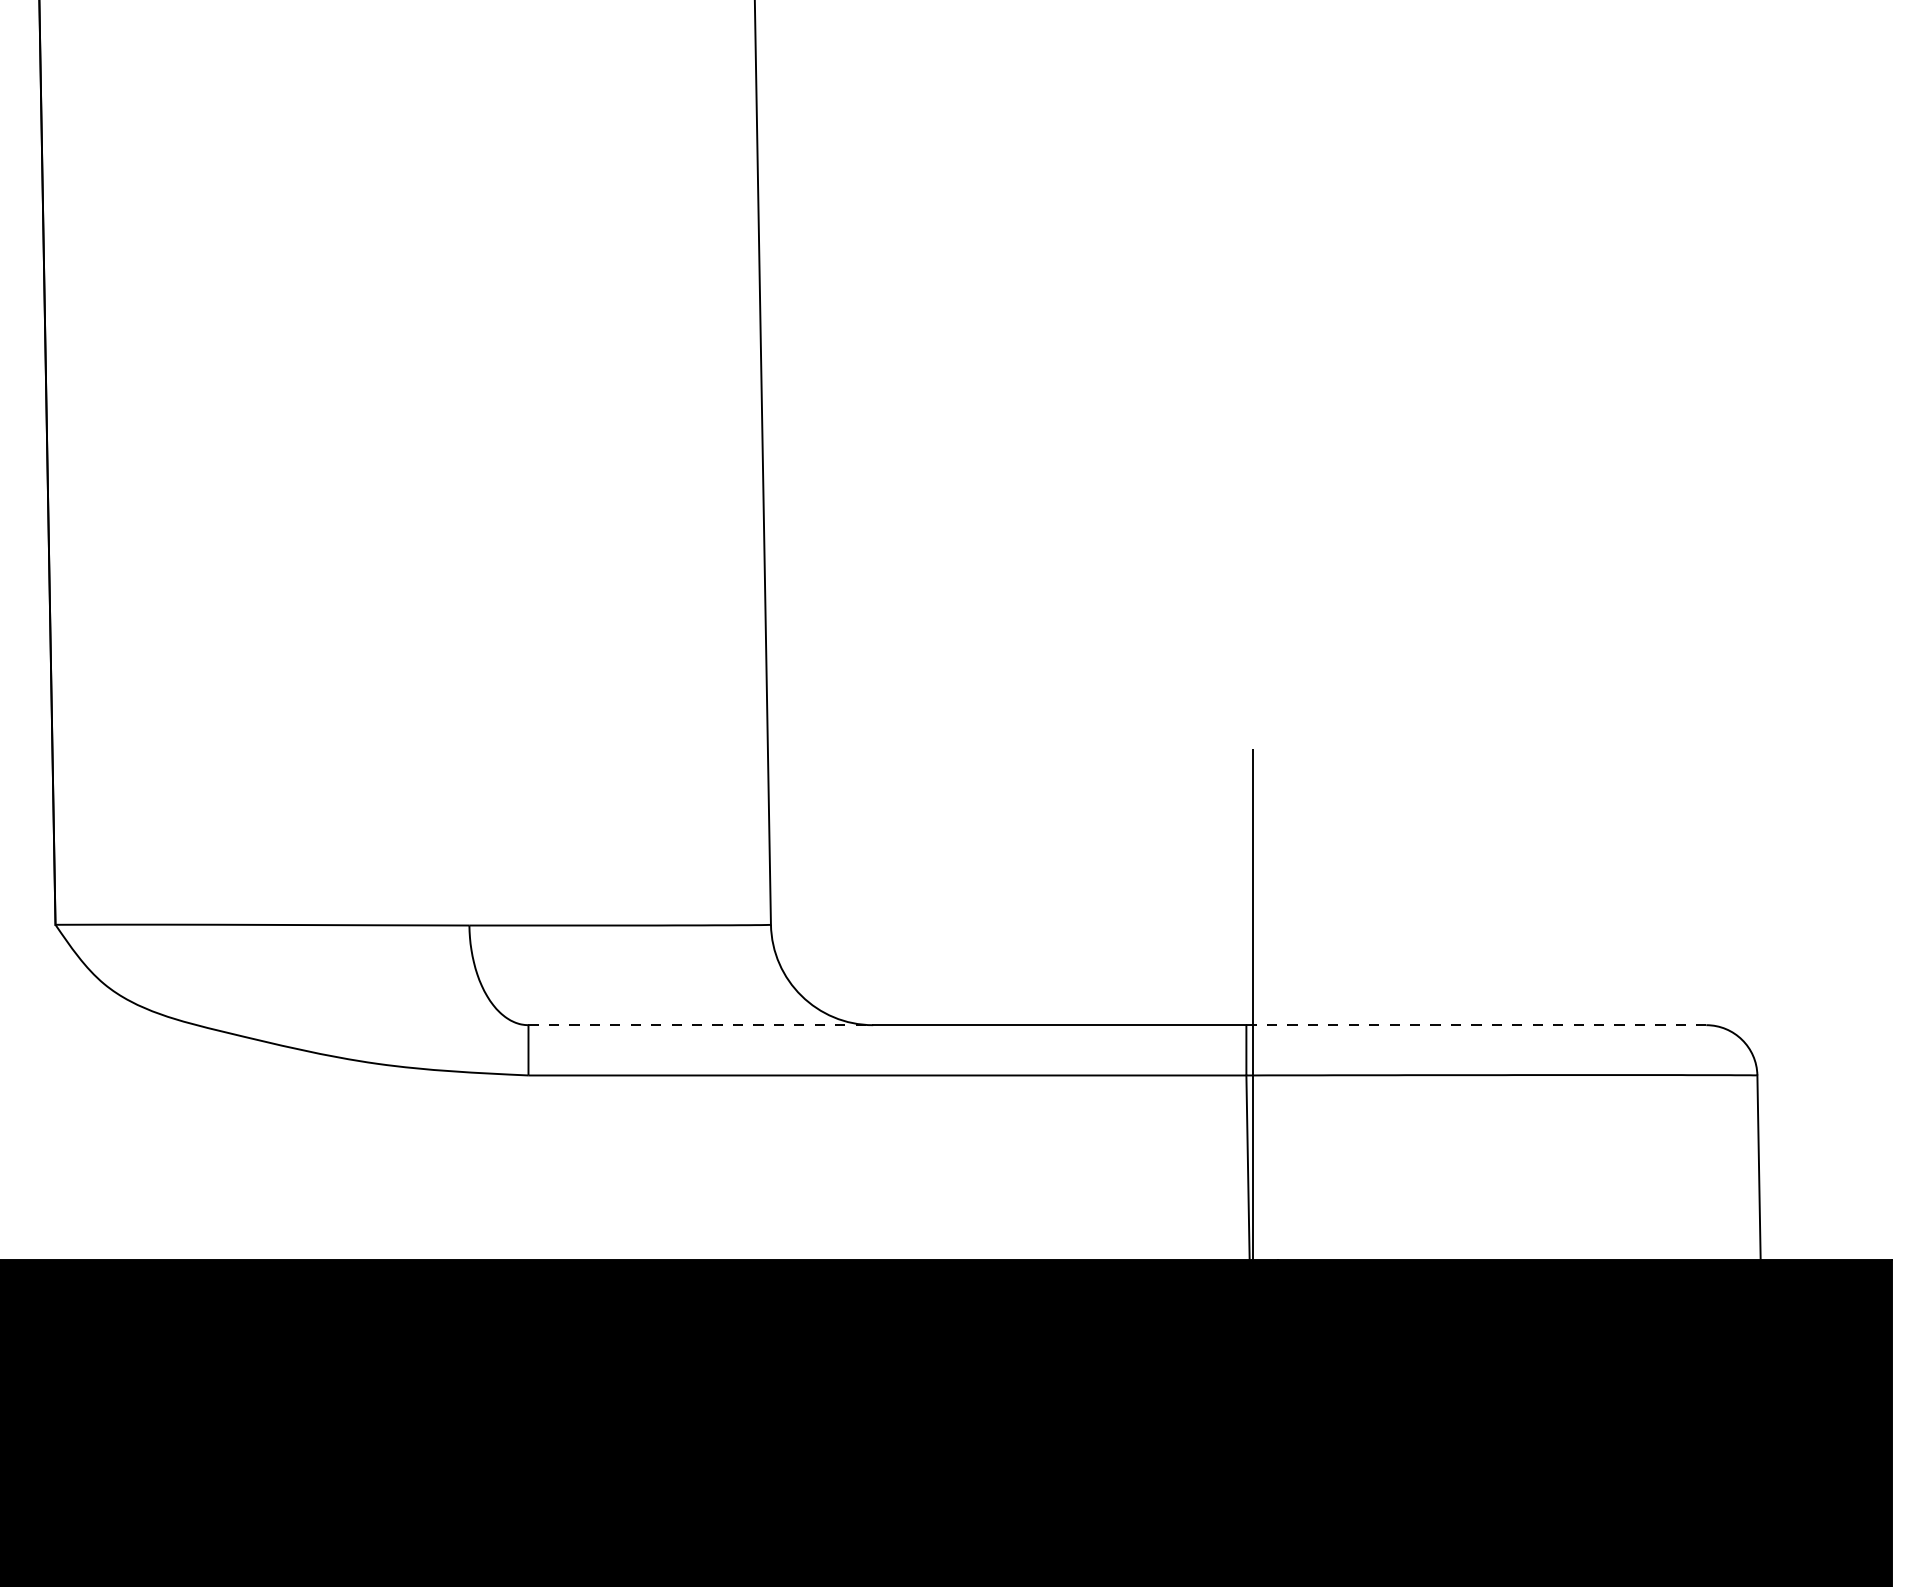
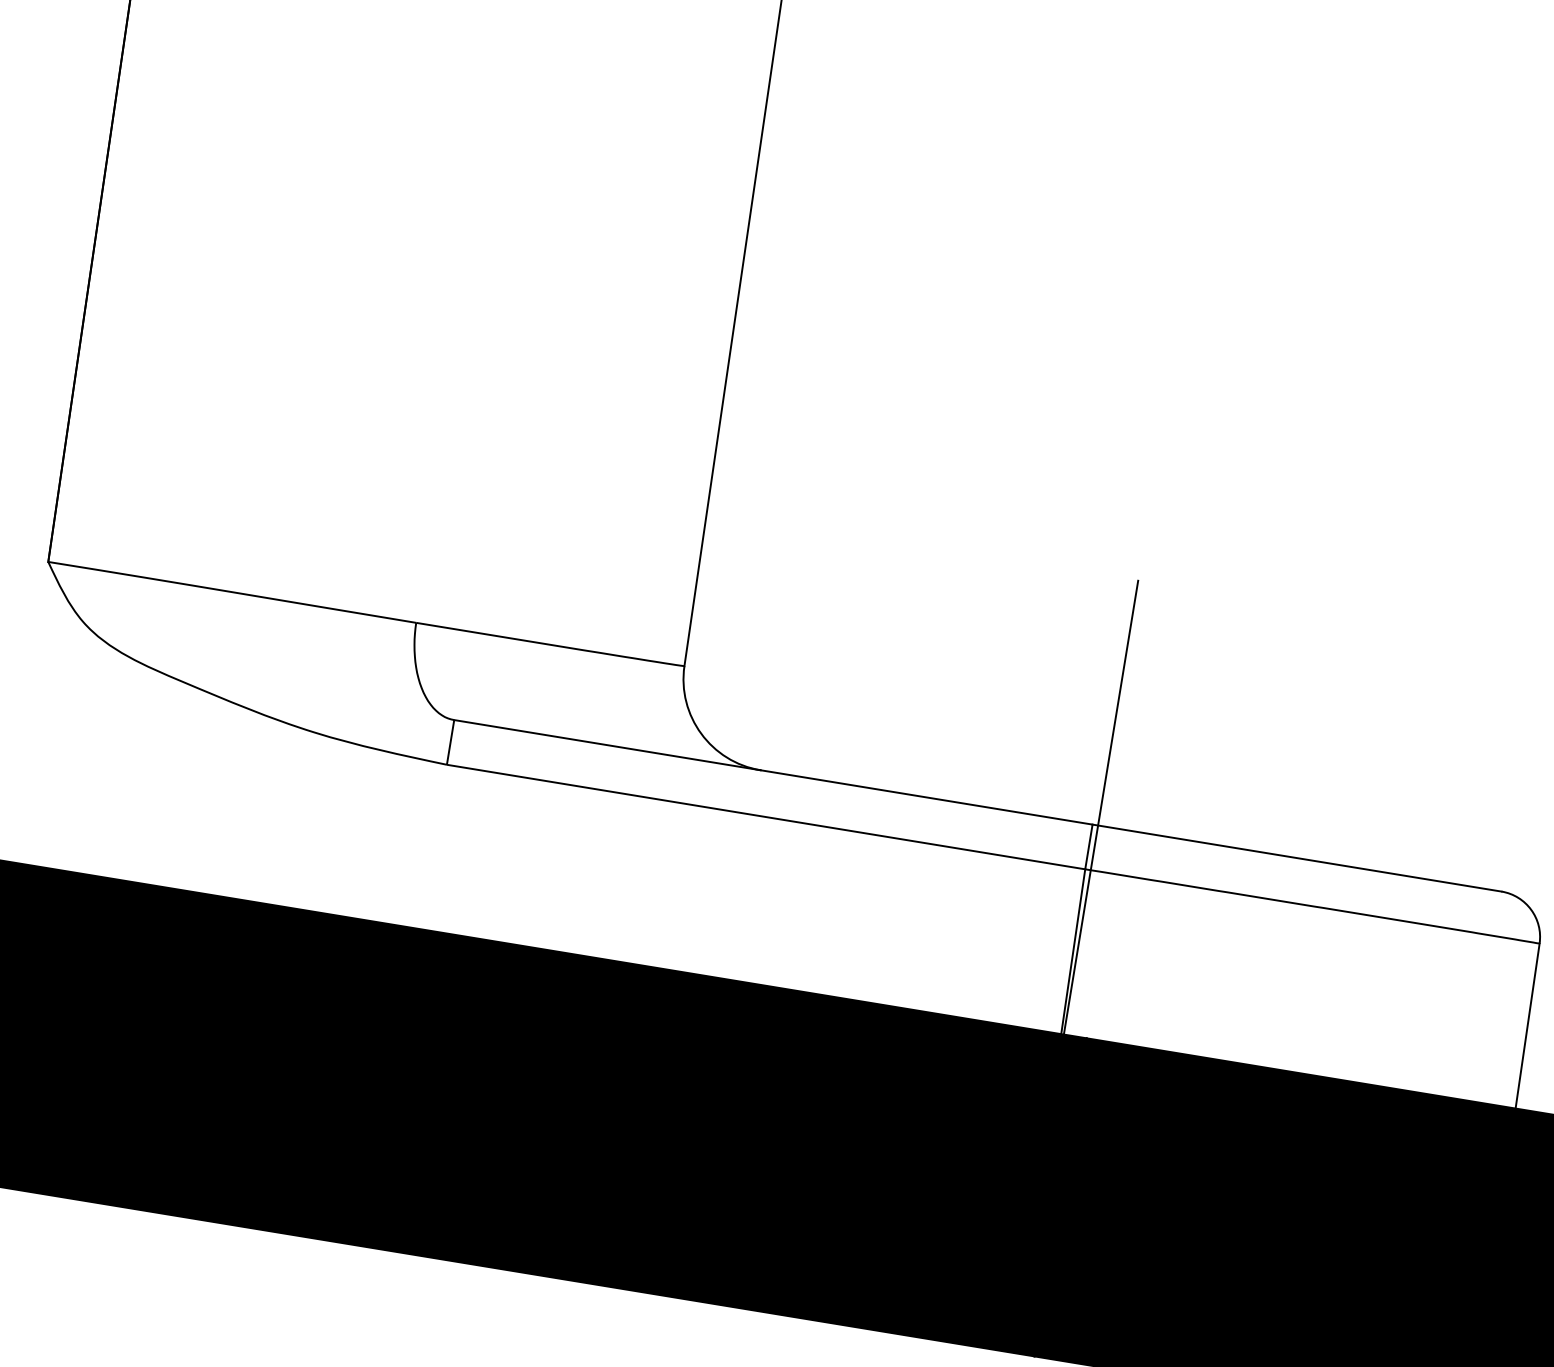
line: (701, 1025) -> (608, 745), dashed -> solid
line: (1476, 1025) -> (1297, 858), dashed -> solid

